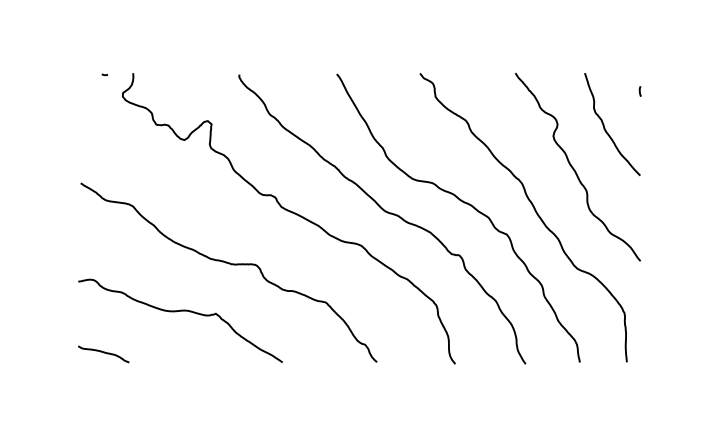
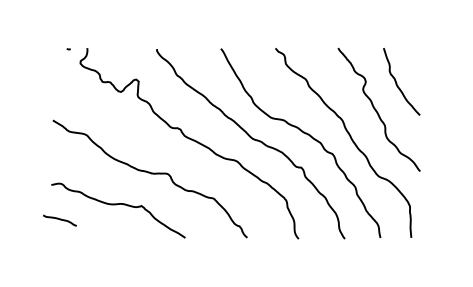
line: (639, 90) -> (419, 59), removed
curve: (102, 354) -> (59, 220), moved

